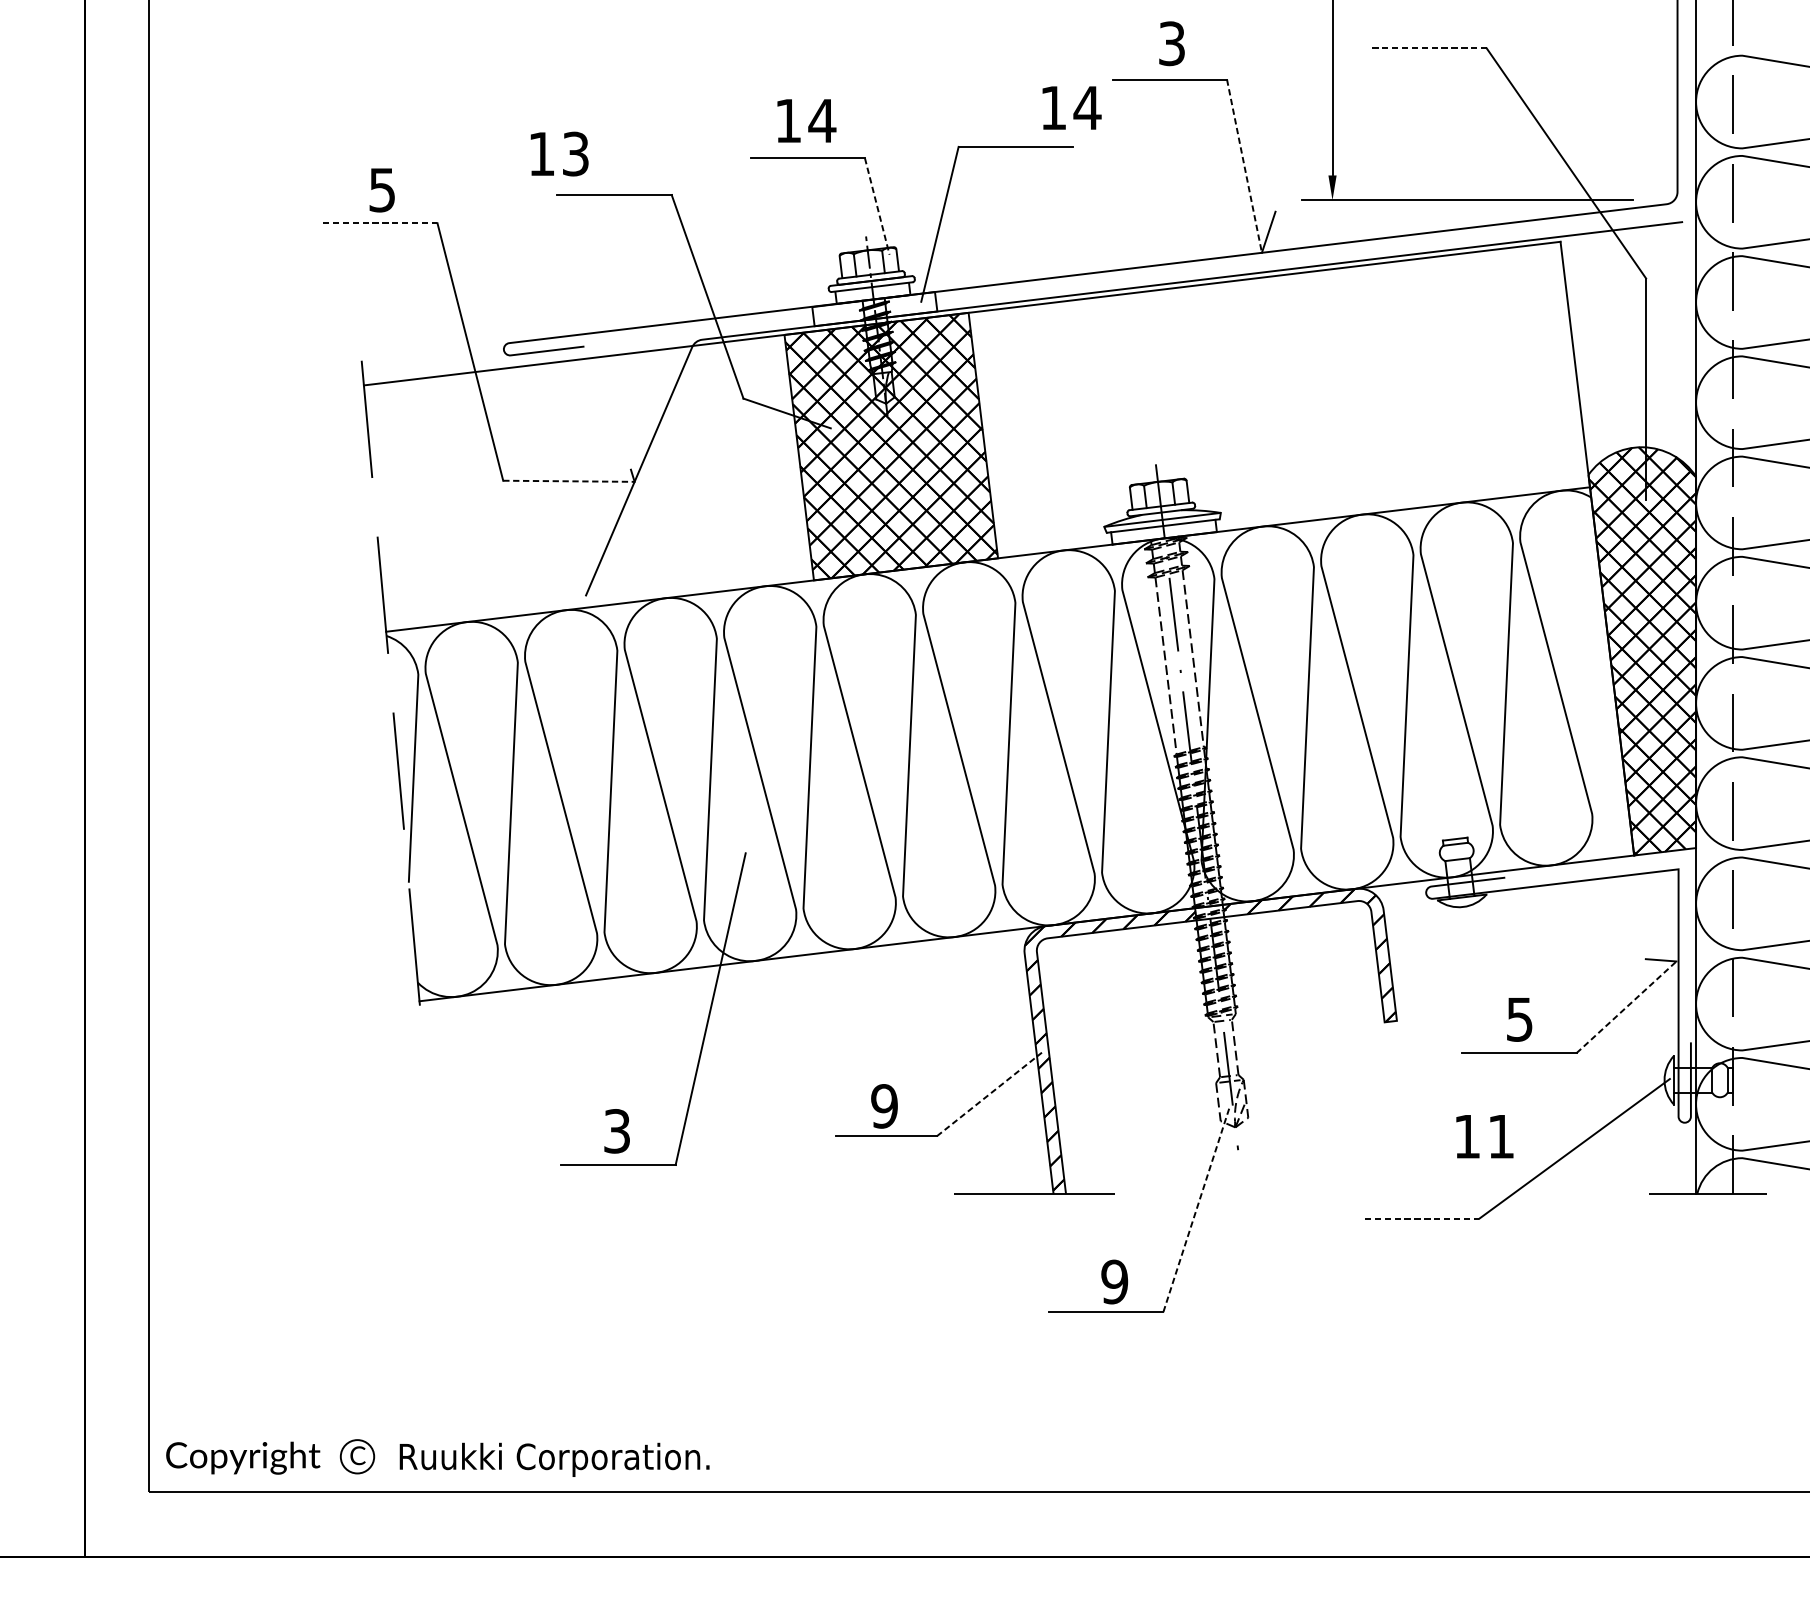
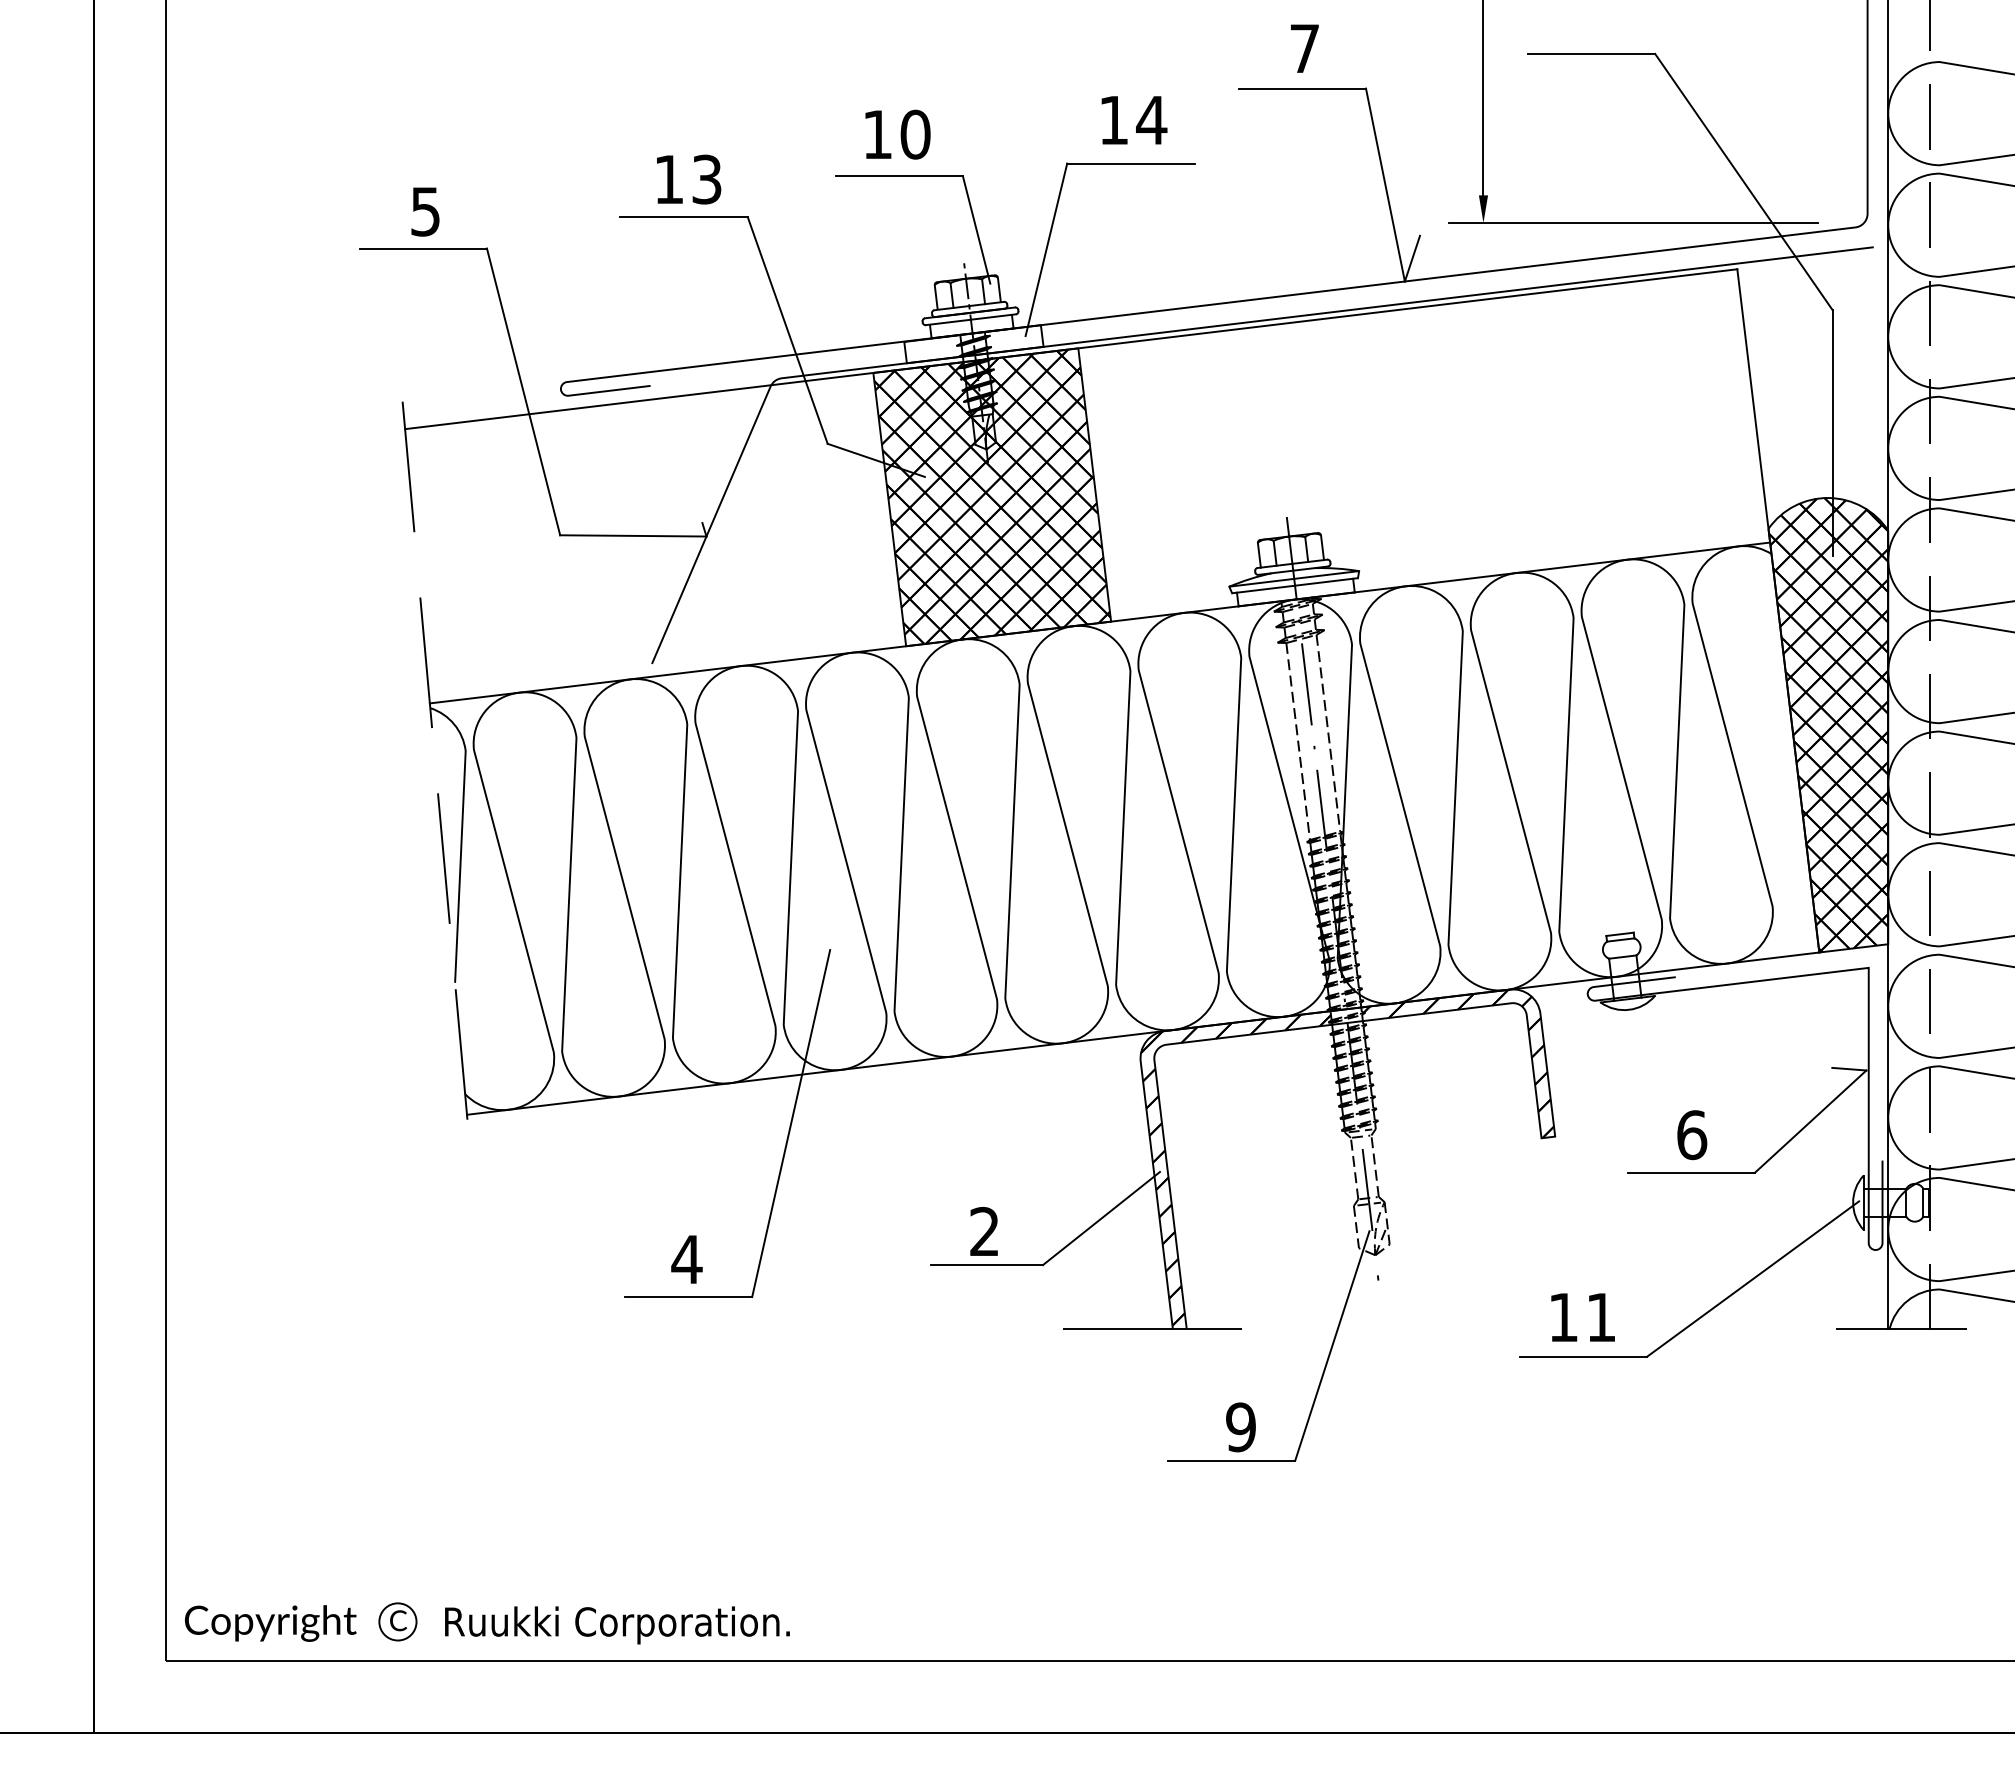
text: (1171, 43) -> (1304, 48), 3 -> 7
line: (1429, 48) -> (1591, 53), dashed -> solid
text: (1072, 108) -> (1134, 120), moved
text: (822, 120) -> (915, 134), 14 -> 10
text: (560, 153) -> (689, 179), moved
line: (1244, 166) -> (1385, 185), dashed -> solid
line: (877, 206) -> (976, 230), dashed -> solid
line: (380, 223) -> (423, 248), dashed -> solid
line: (569, 480) -> (633, 535), dashed -> solid
line: (1626, 1007) -> (1810, 1121), dashed -> solid
text: (1520, 1019) -> (1692, 1135), 5 -> 6
line: (989, 1094) -> (1101, 1218), dashed -> solid
text: (884, 1106) -> (984, 1231), 9 -> 2
text: (616, 1131) -> (686, 1259), 3 -> 4
text: (1484, 1136) -> (1582, 1317), moved
line: (1196, 1209) -> (1332, 1346), dashed -> solid
line: (1422, 1218) -> (1583, 1356), dashed -> solid

